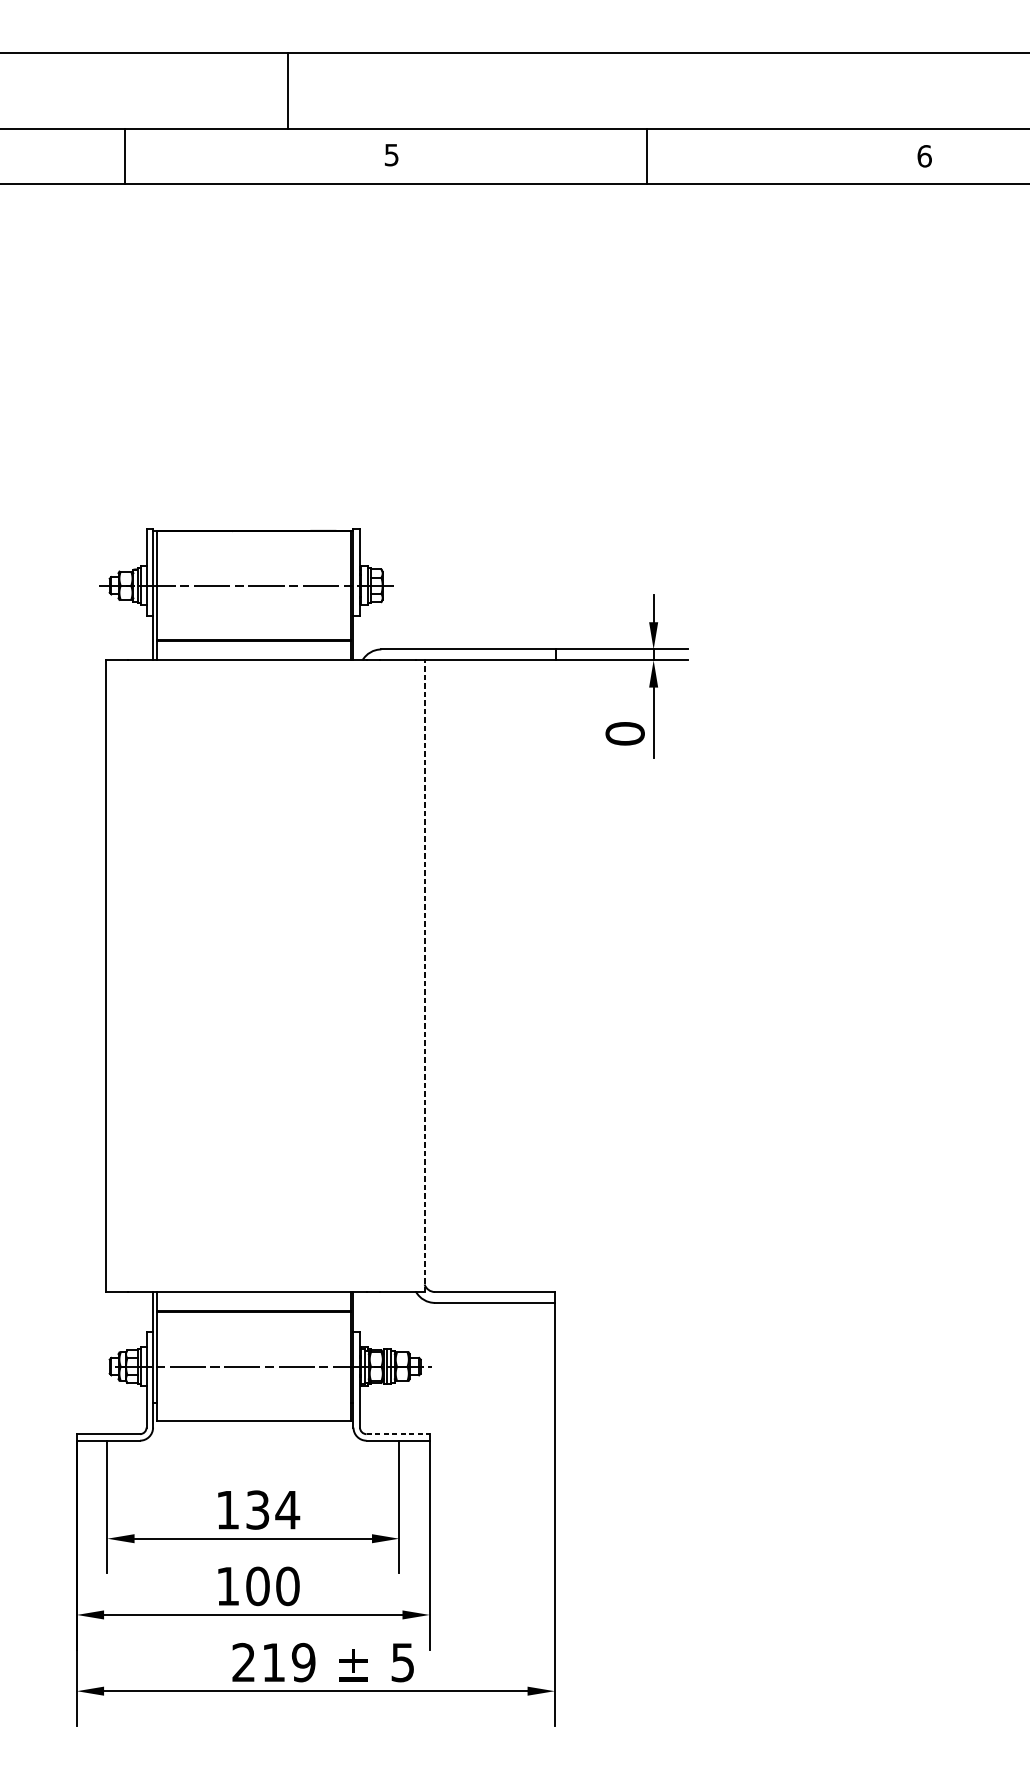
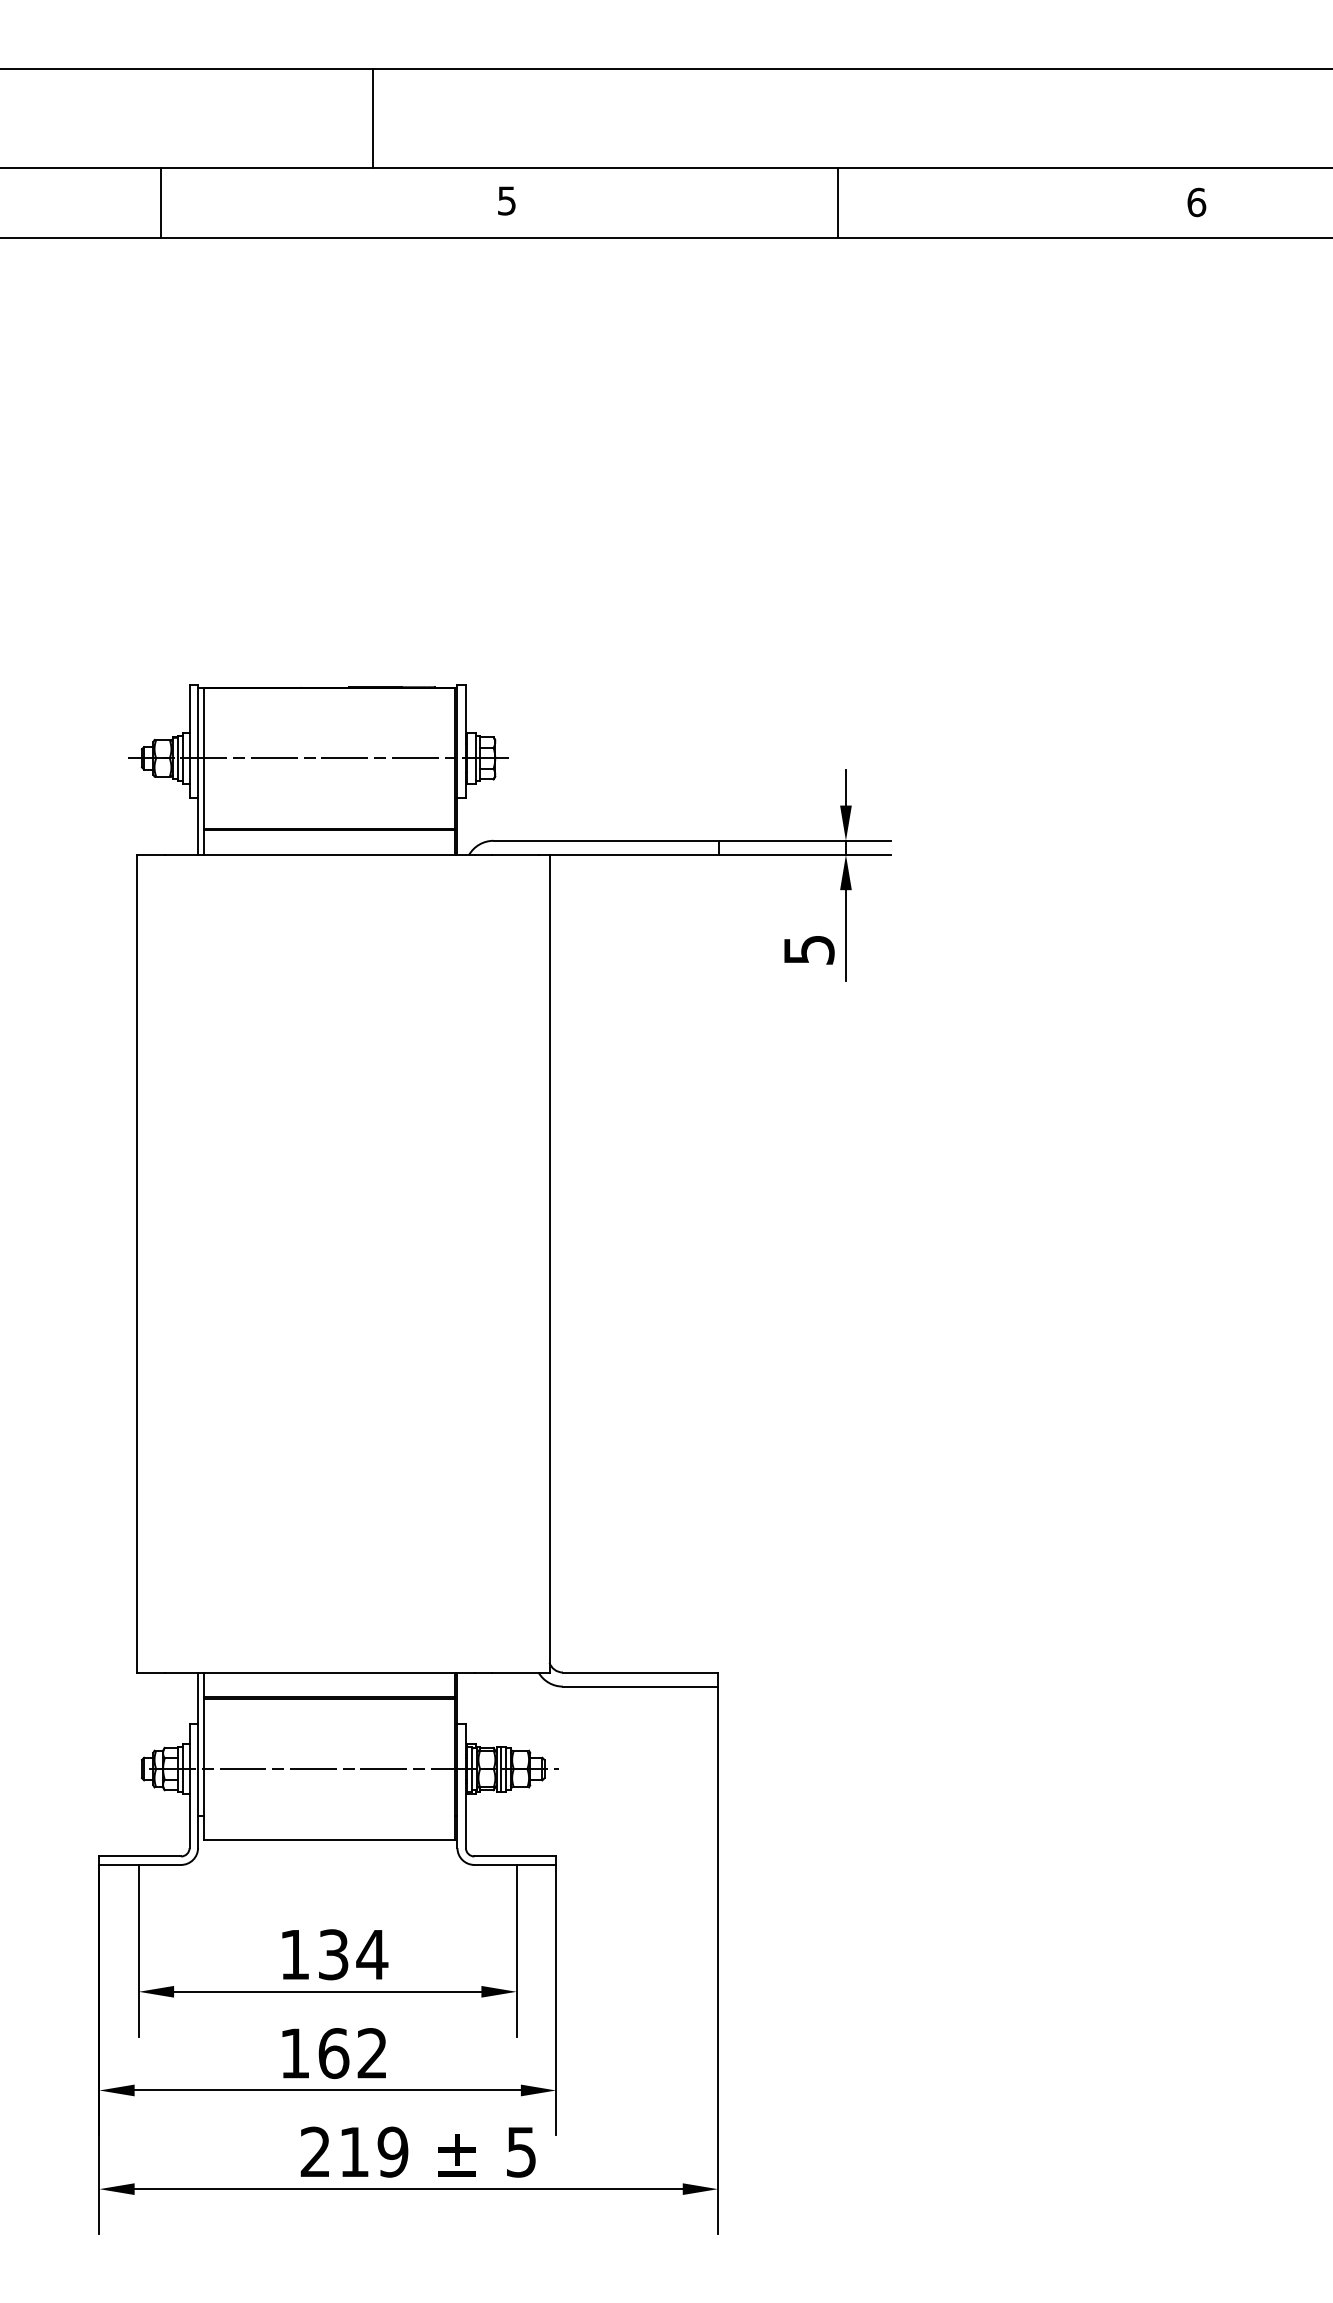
text: (624, 733) -> (808, 949), 0 -> 5
line: (424, 976) -> (549, 1263), dashed -> solid
line: (398, 1434) -> (515, 1856), dashed -> solid
text: (272, 1586) -> (352, 2053), 100 -> 162

